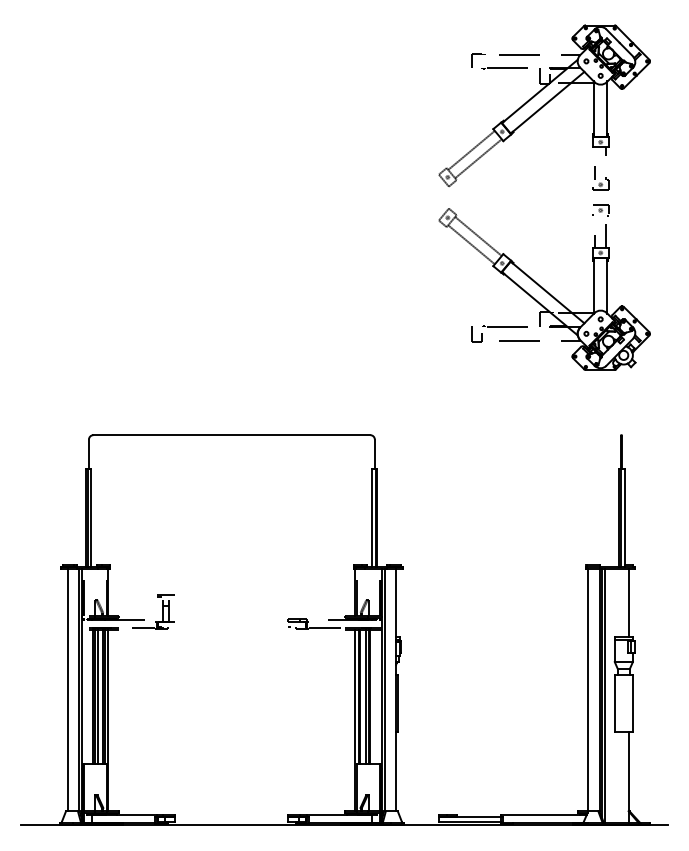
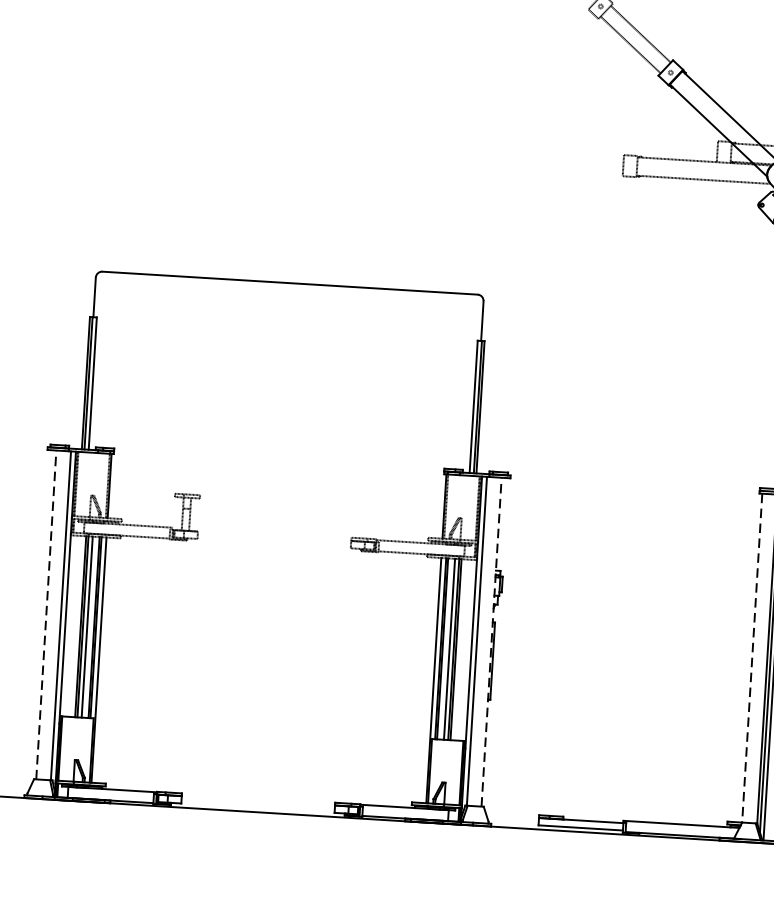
line: (67, 689) -> (46, 614), solid -> dashed
line: (396, 689) -> (492, 641), solid -> dashed
line: (588, 690) -> (752, 658), solid -> dashed

